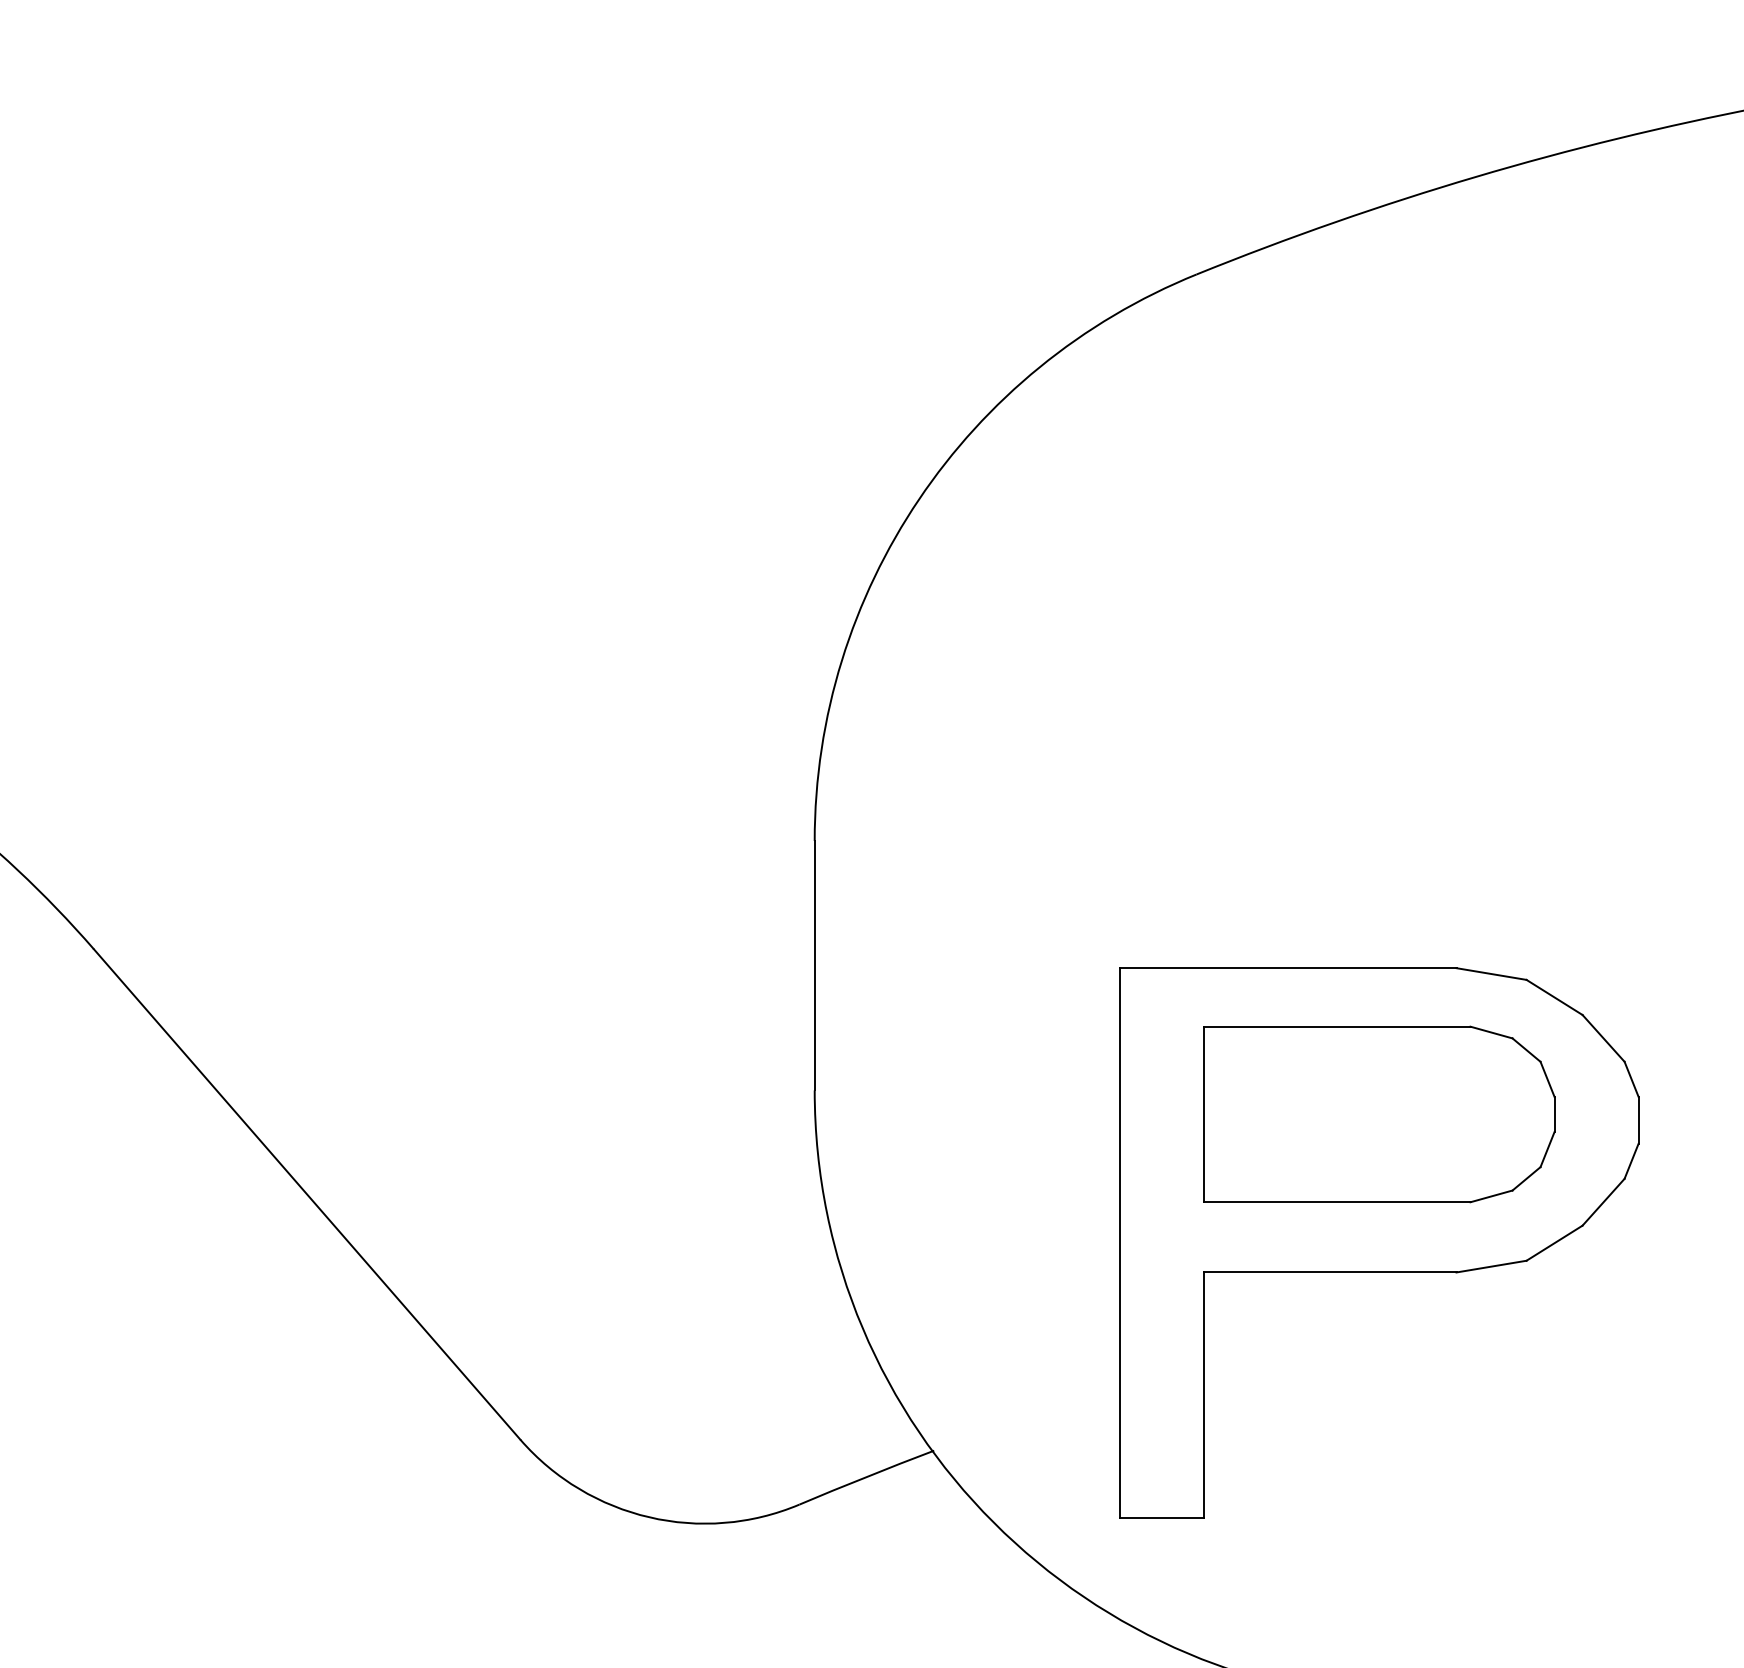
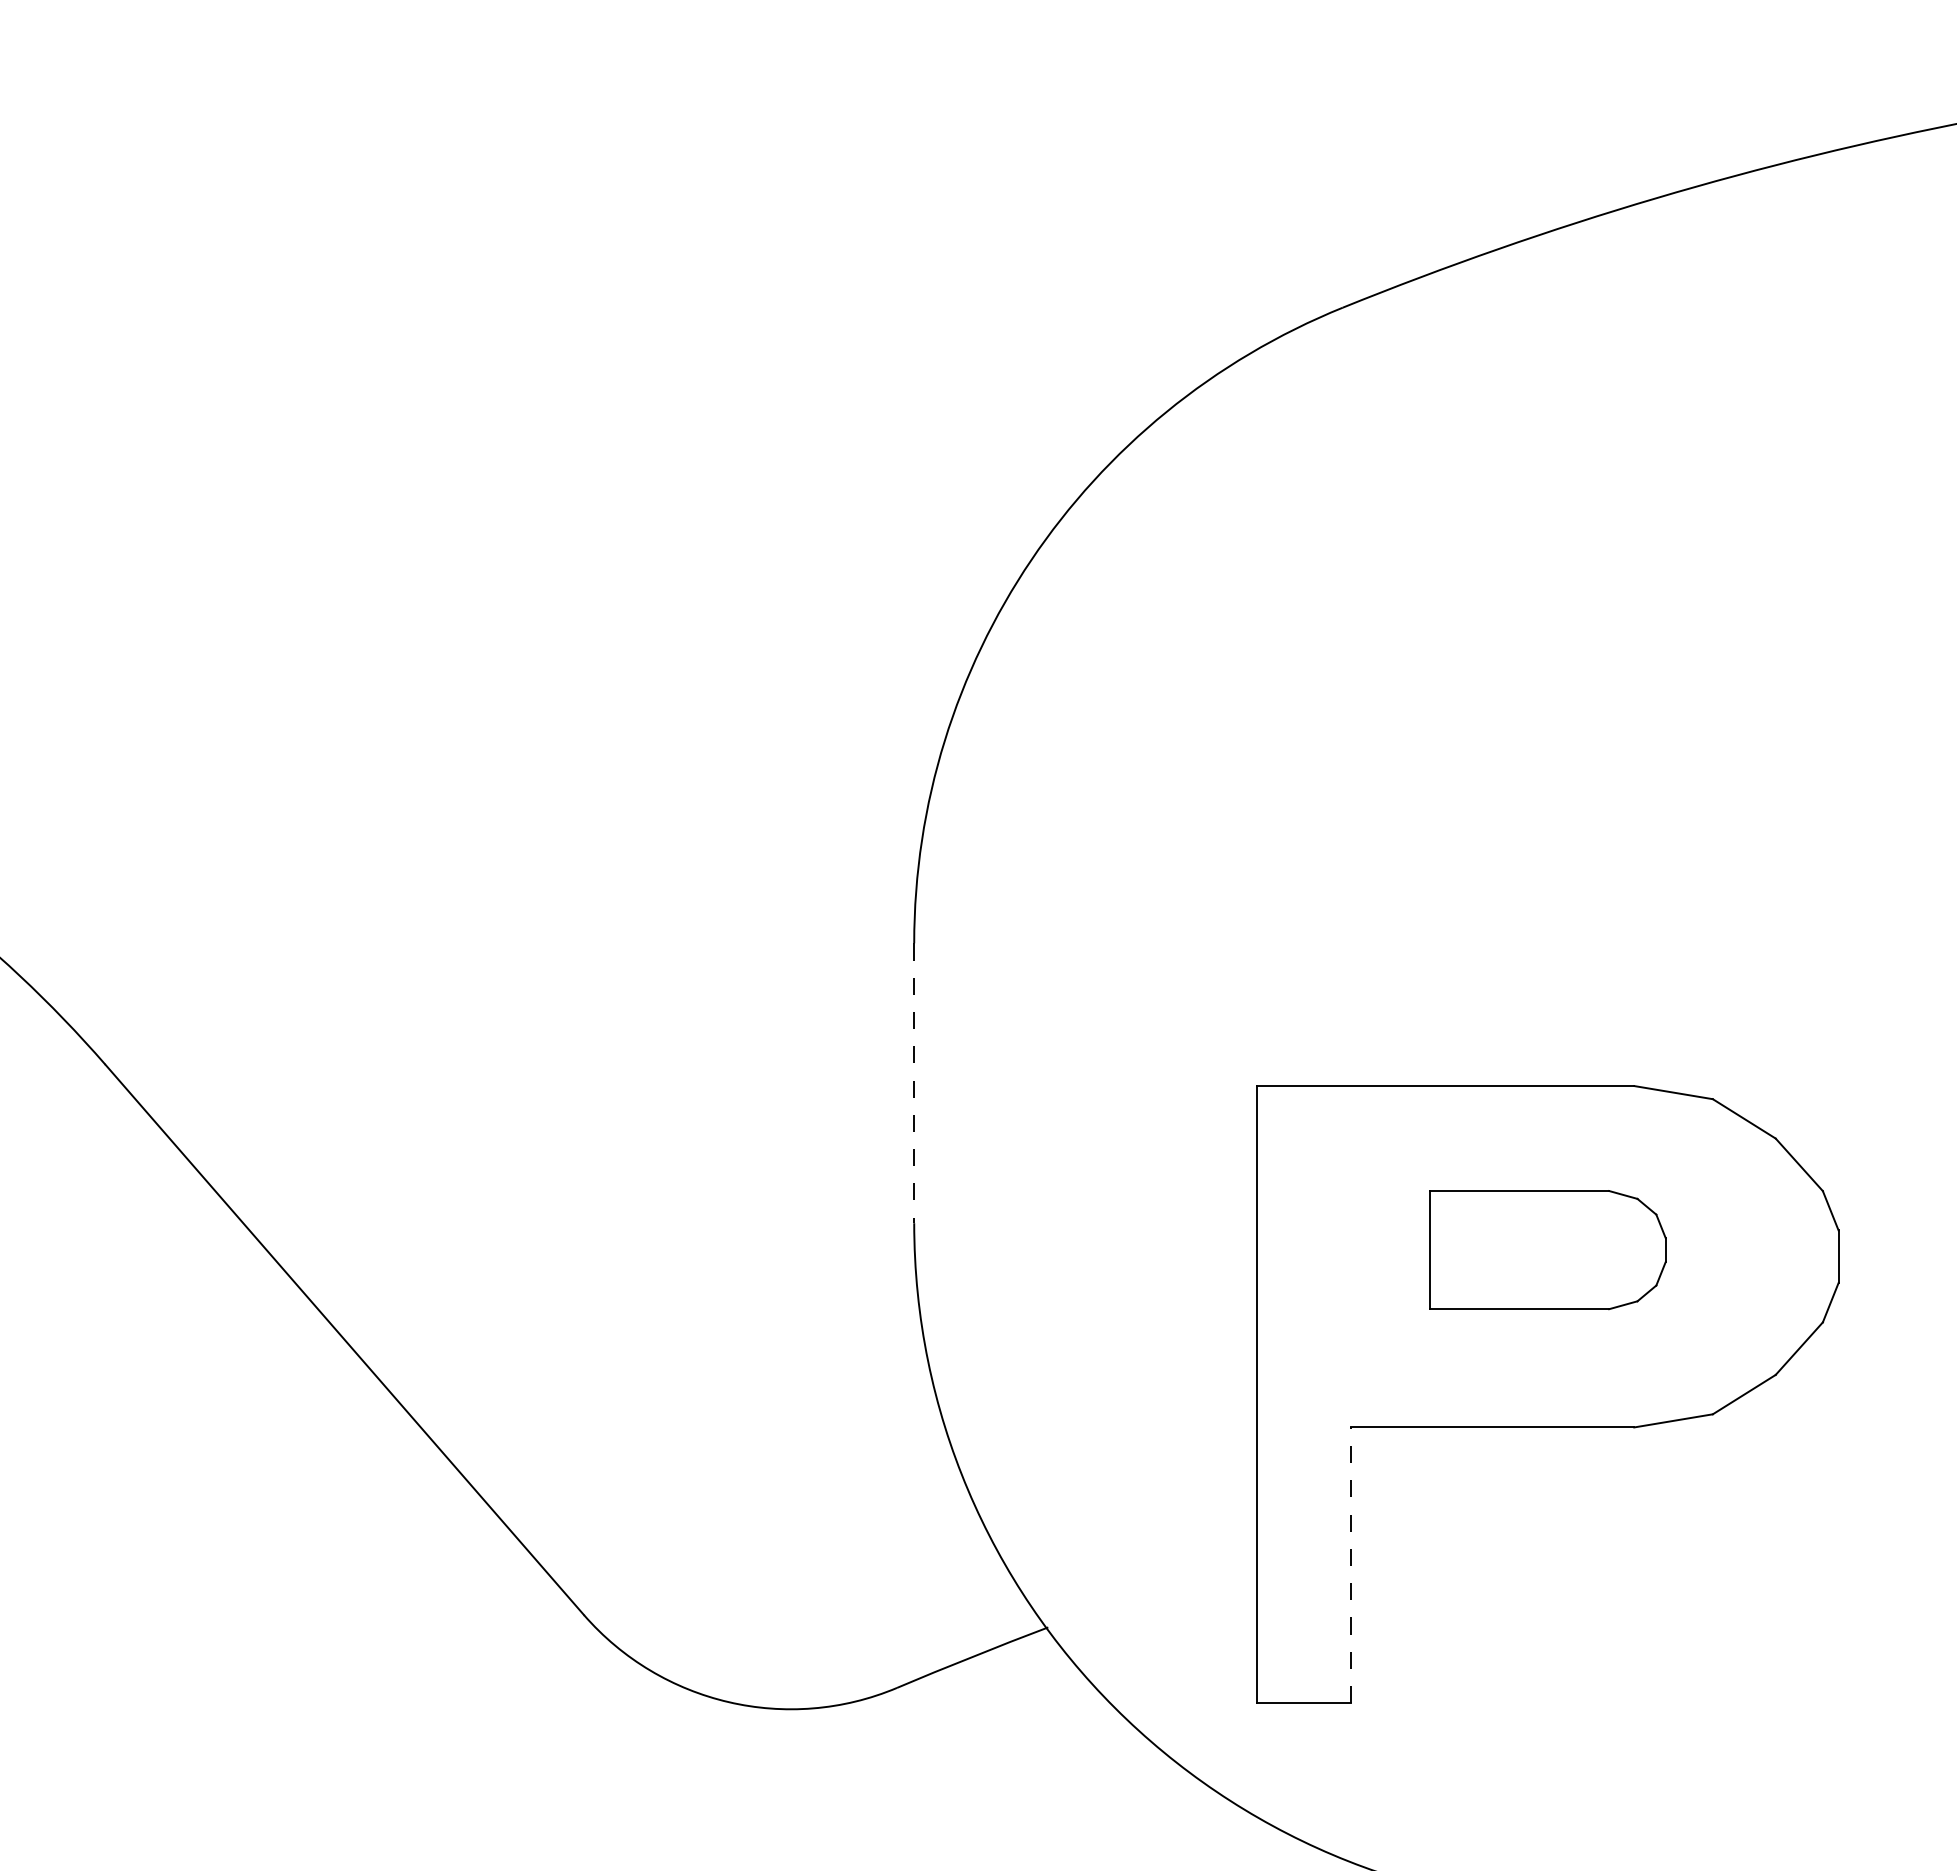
line: (814, 965) -> (914, 1083), solid -> dashed
part: (1379, 1113) -> (1547, 1249), size x0.6
line: (1204, 1395) -> (1351, 1565), solid -> dashed

